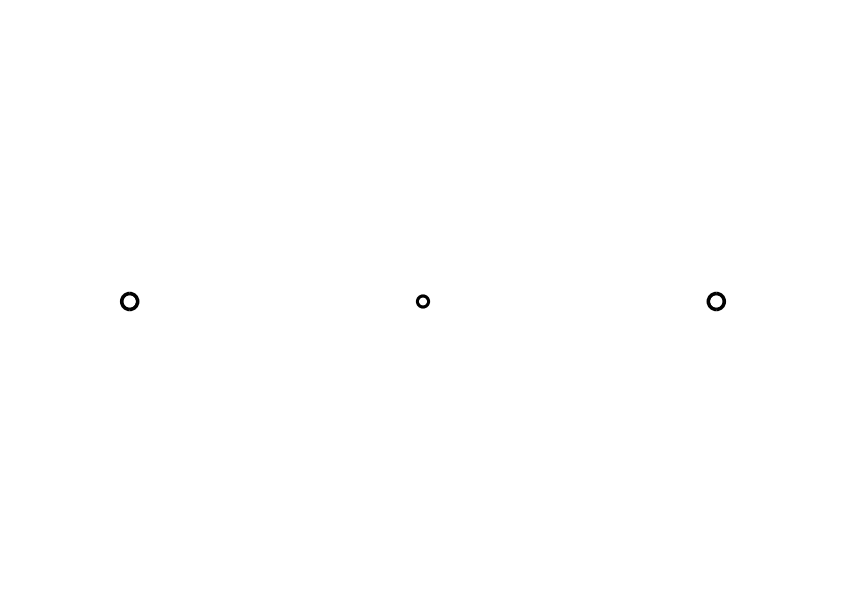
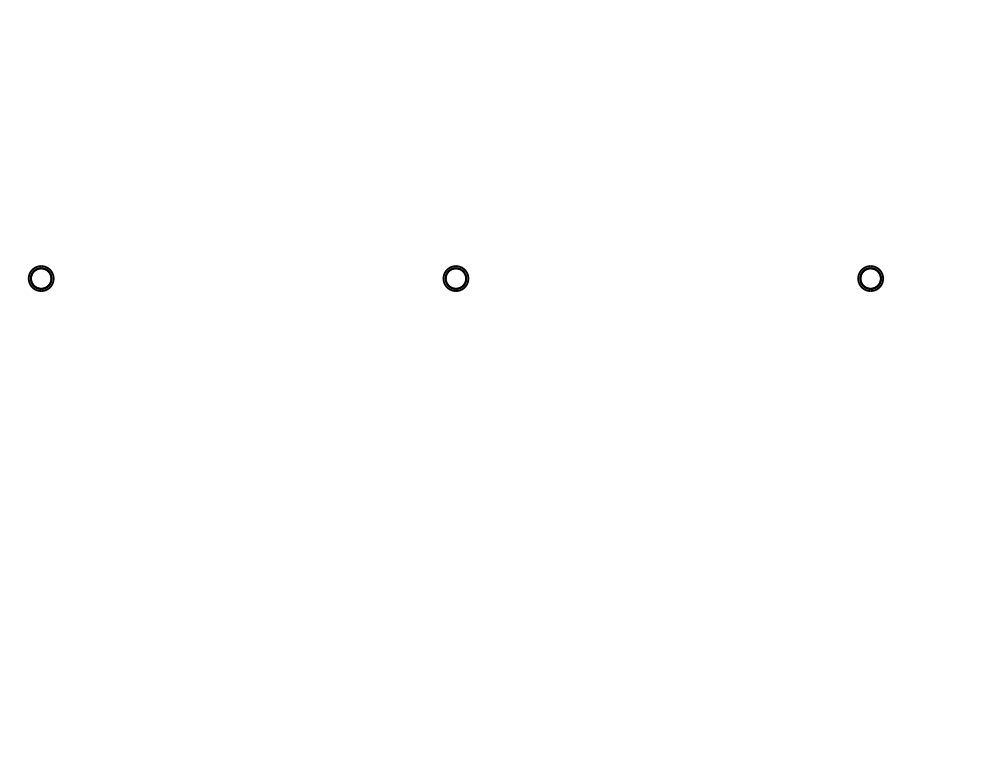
part: (422, 301) -> (455, 278), size x1.43

